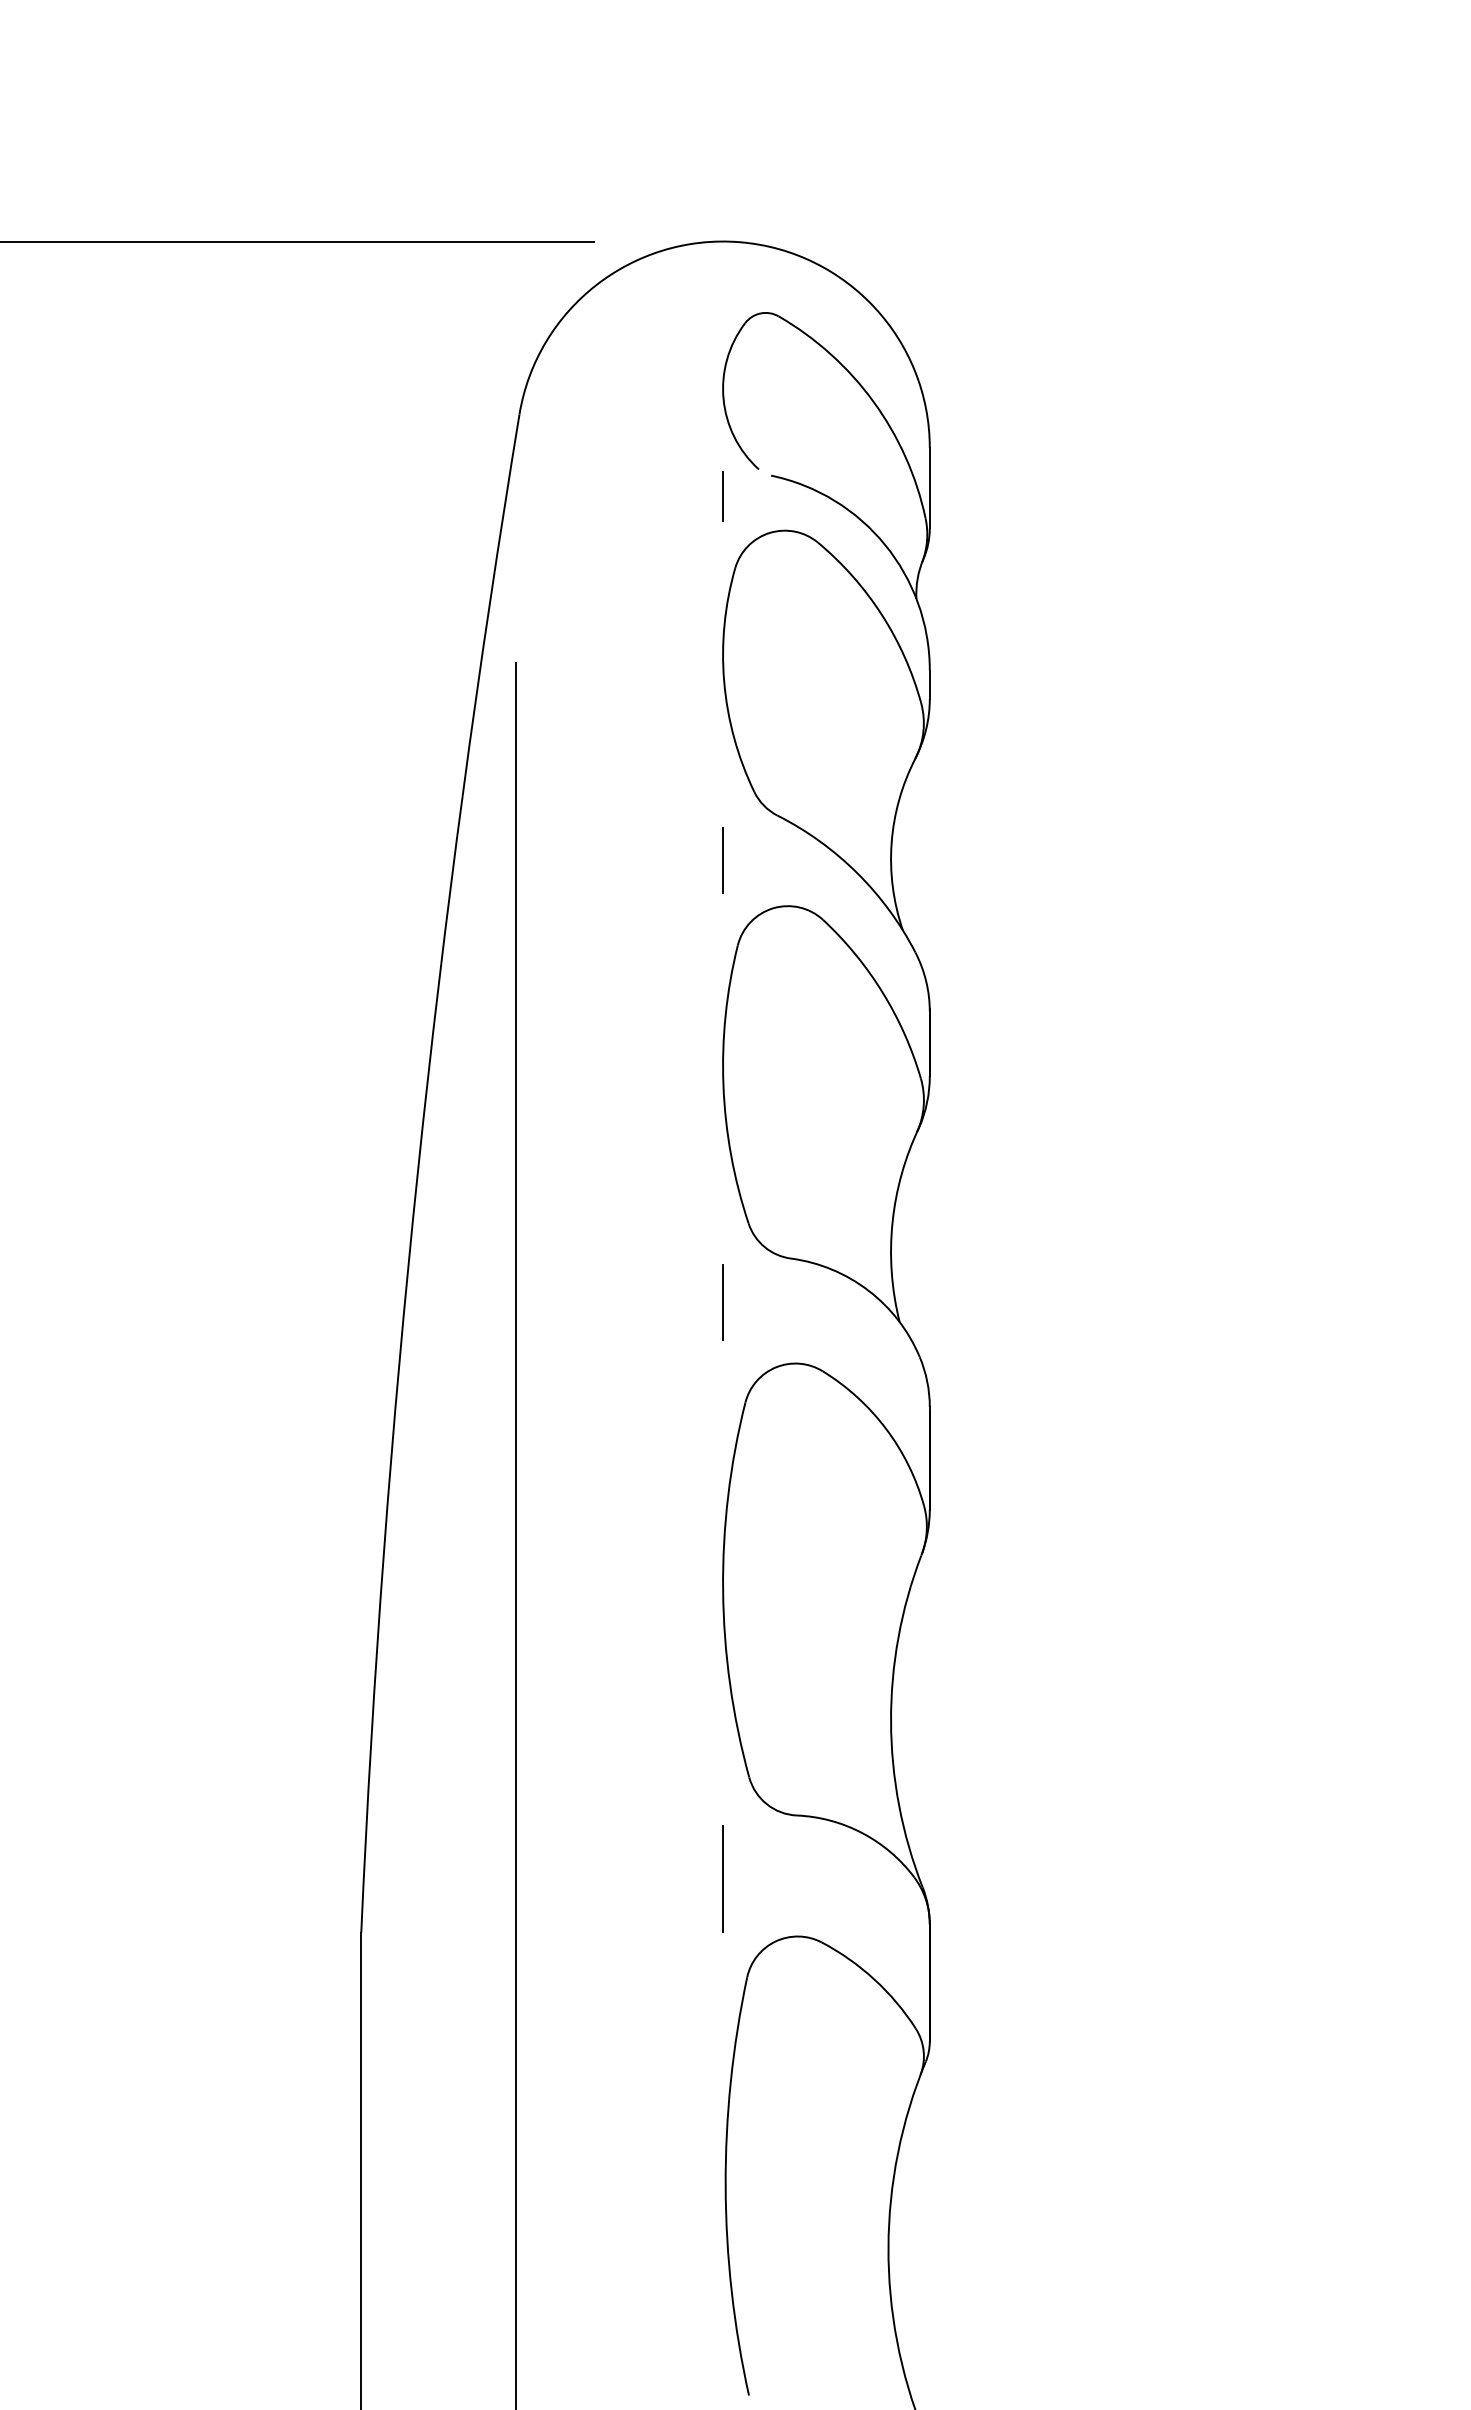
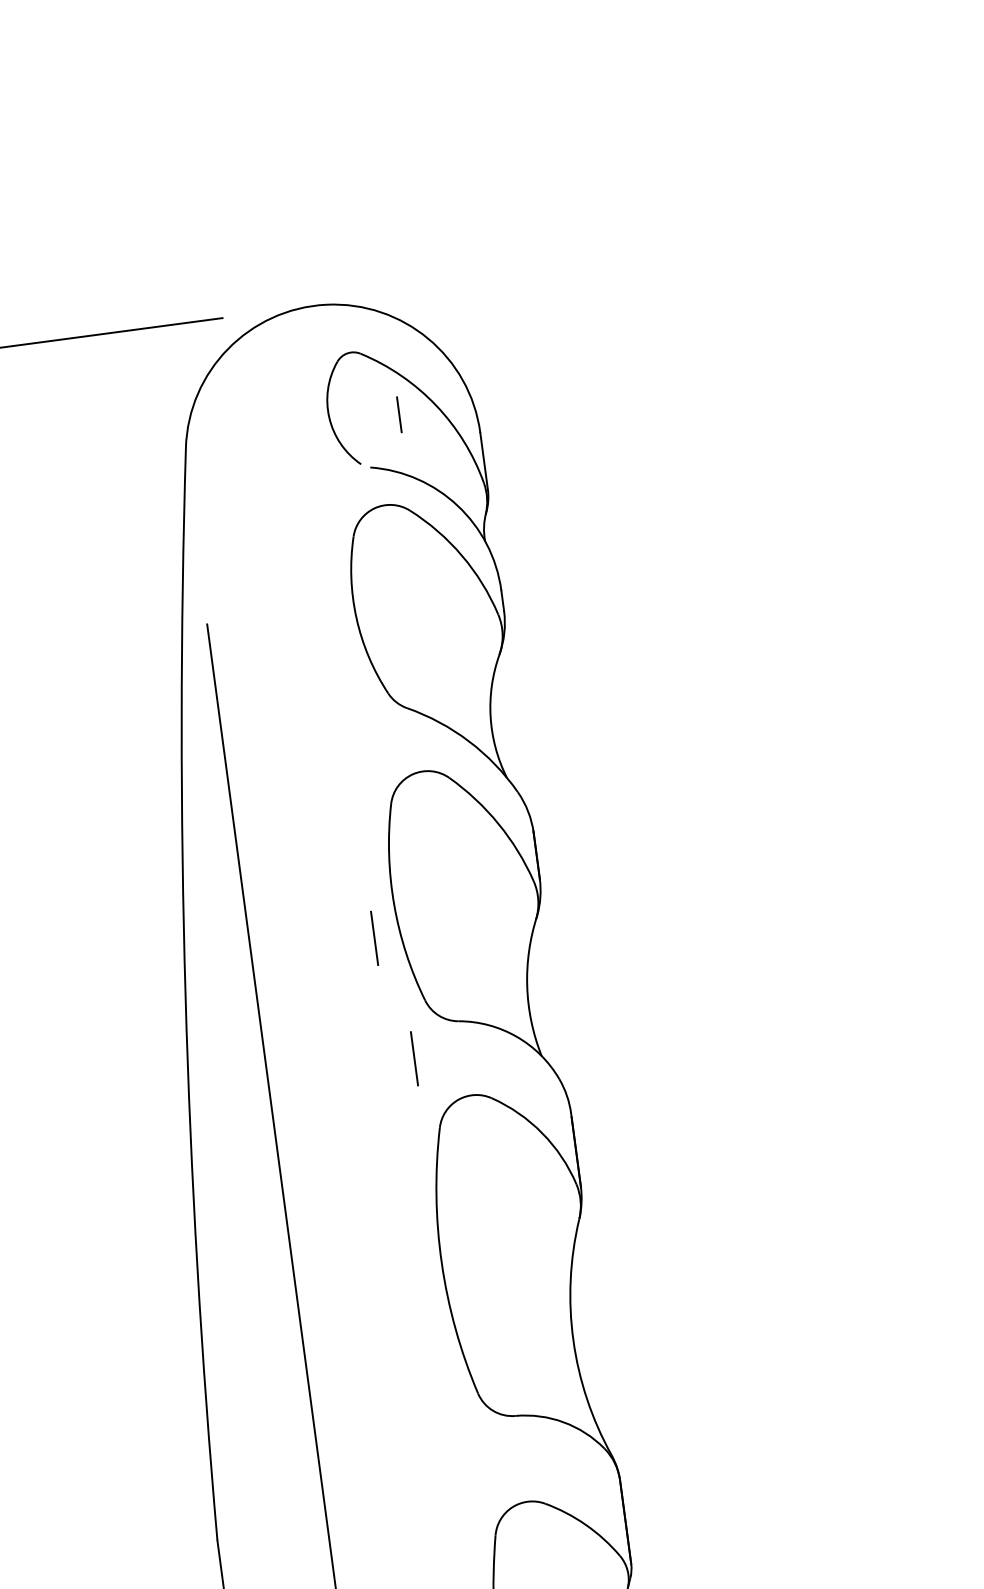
line: (722, 496) -> (398, 415), moved
line: (723, 860) -> (372, 745), removed
line: (689, 1128) -> (374, 938), added
line: (723, 1878) -> (469, 1467), removed

